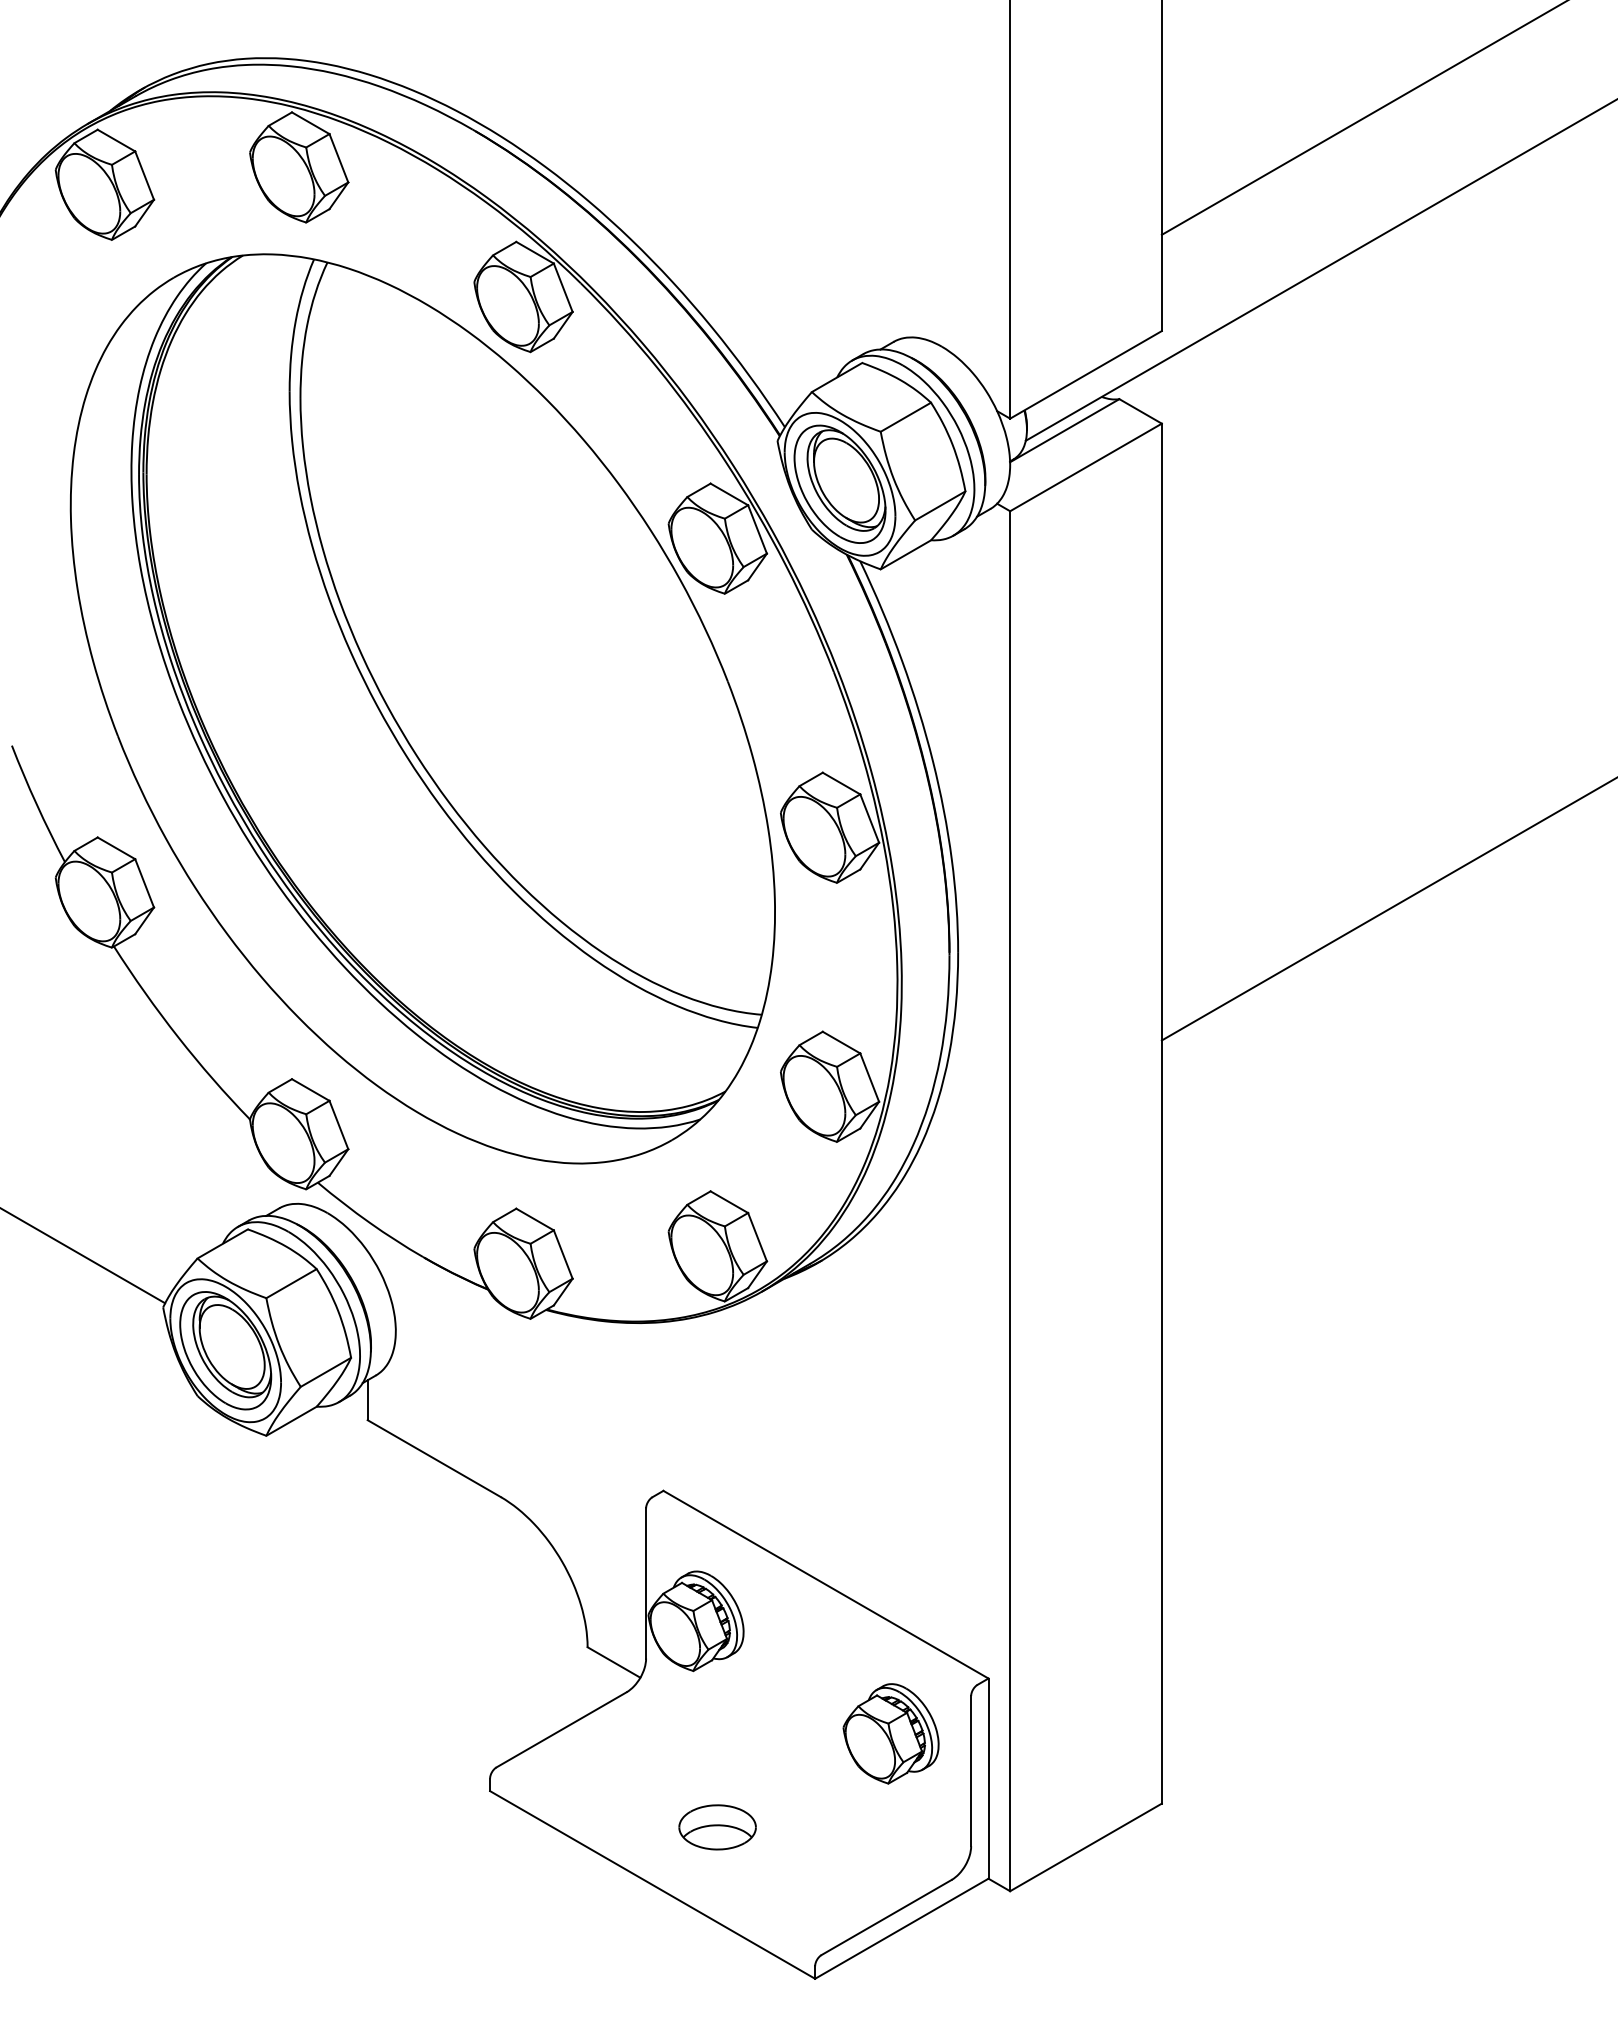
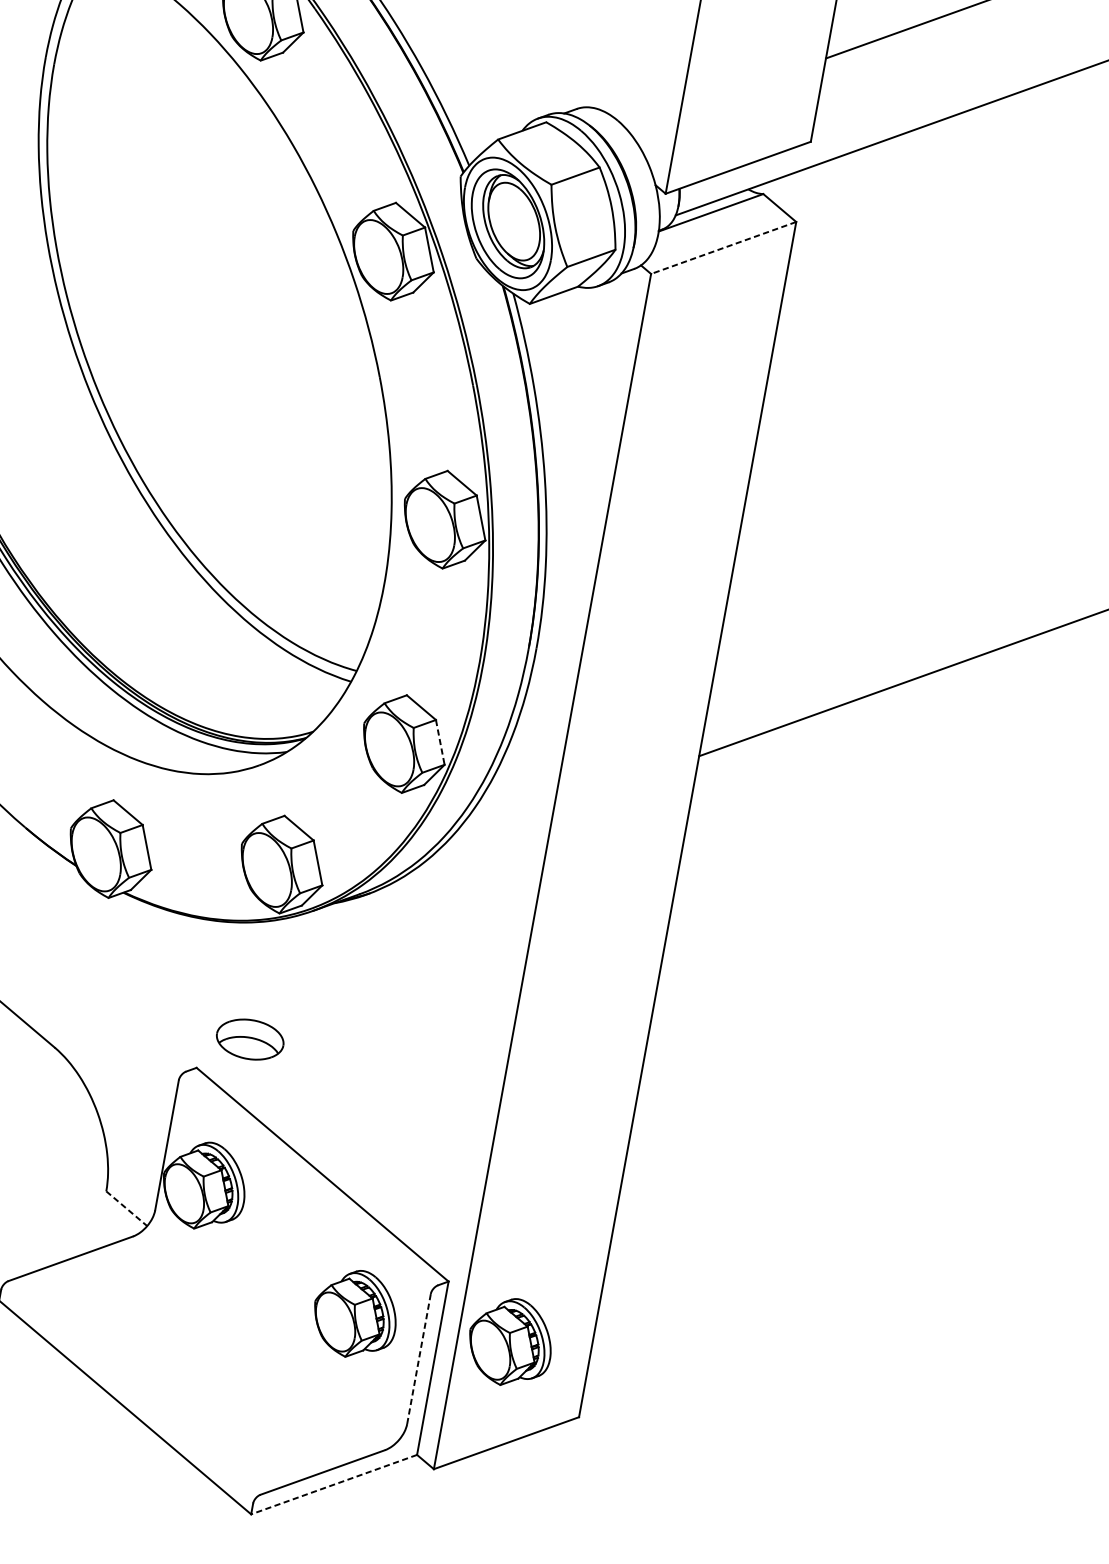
line: (1086, 467) -> (724, 248), solid -> dashed
line: (869, 1077) -> (440, 742), solid -> dashed
line: (614, 1662) -> (127, 1208), solid -> dashed
part: (1069, 1733) -> (510, 1341), added
line: (971, 1770) -> (419, 1358), solid -> dashed
part: (717, 1827) -> (250, 1039), moved
line: (901, 1929) -> (333, 1485), solid -> dashed

